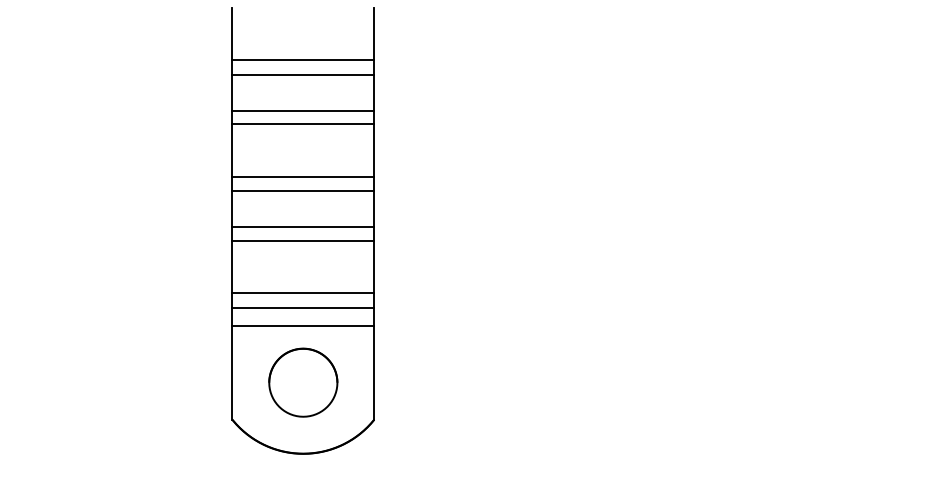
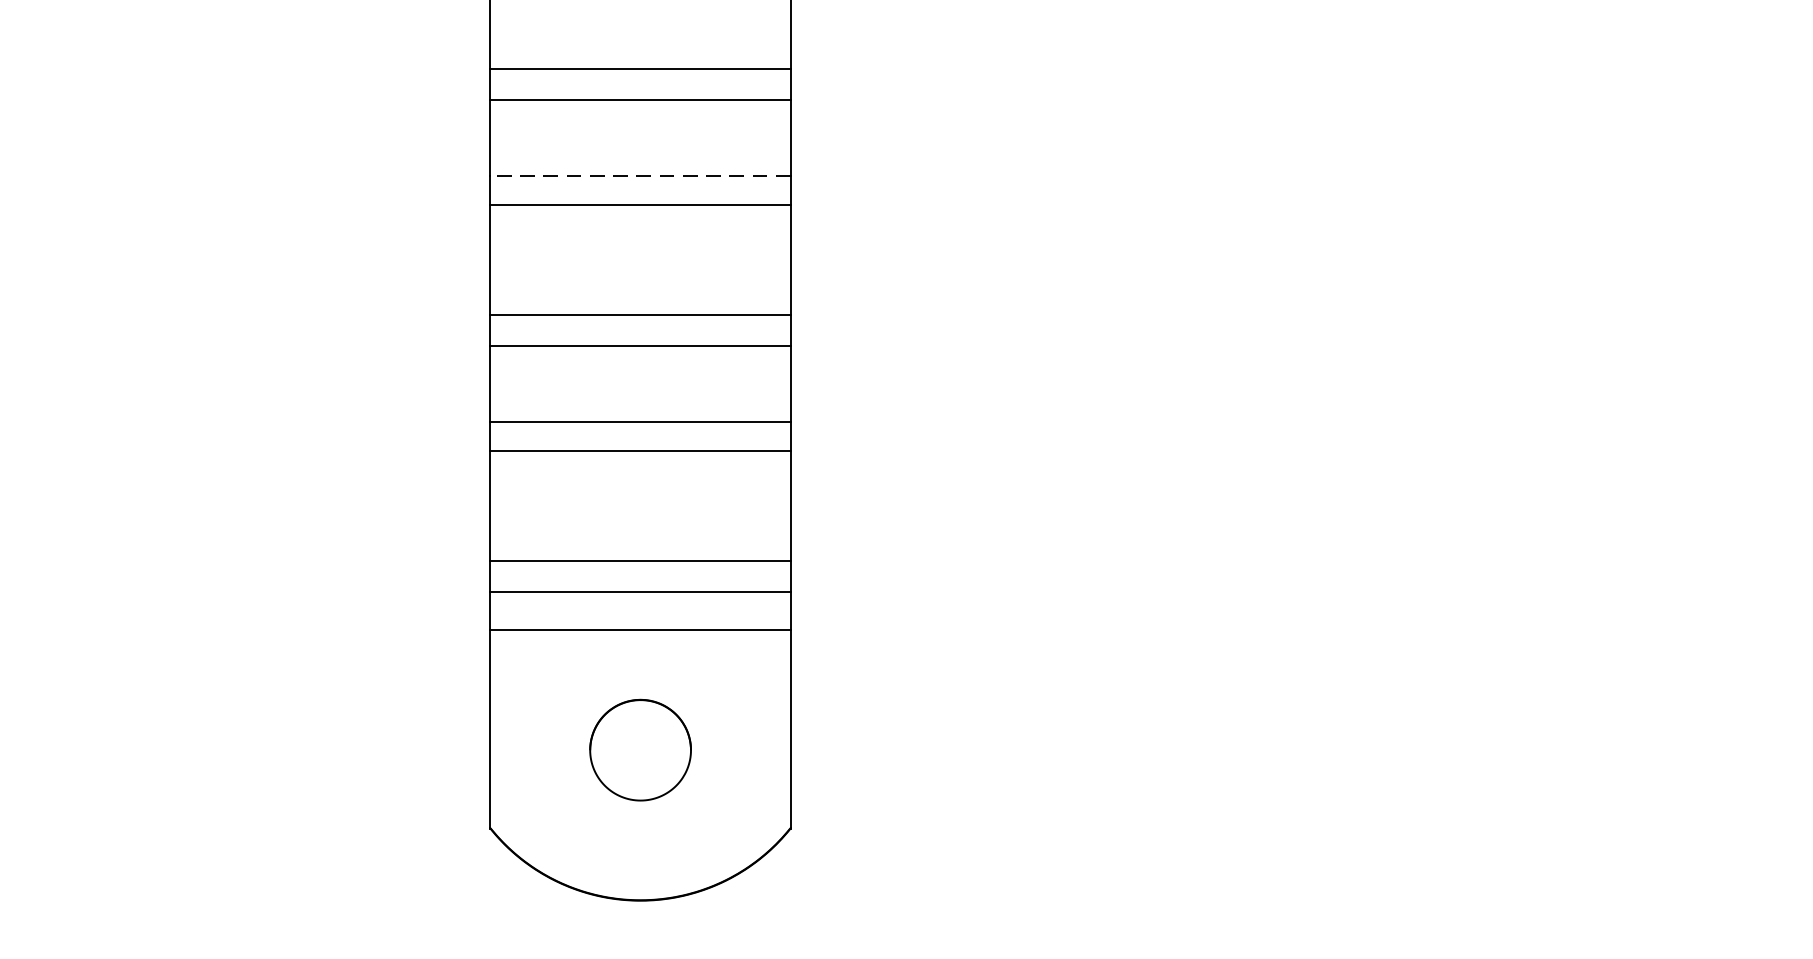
line: (302, 110) -> (638, 175), solid -> dashed
part: (303, 382) -> (640, 749), size x0.7

